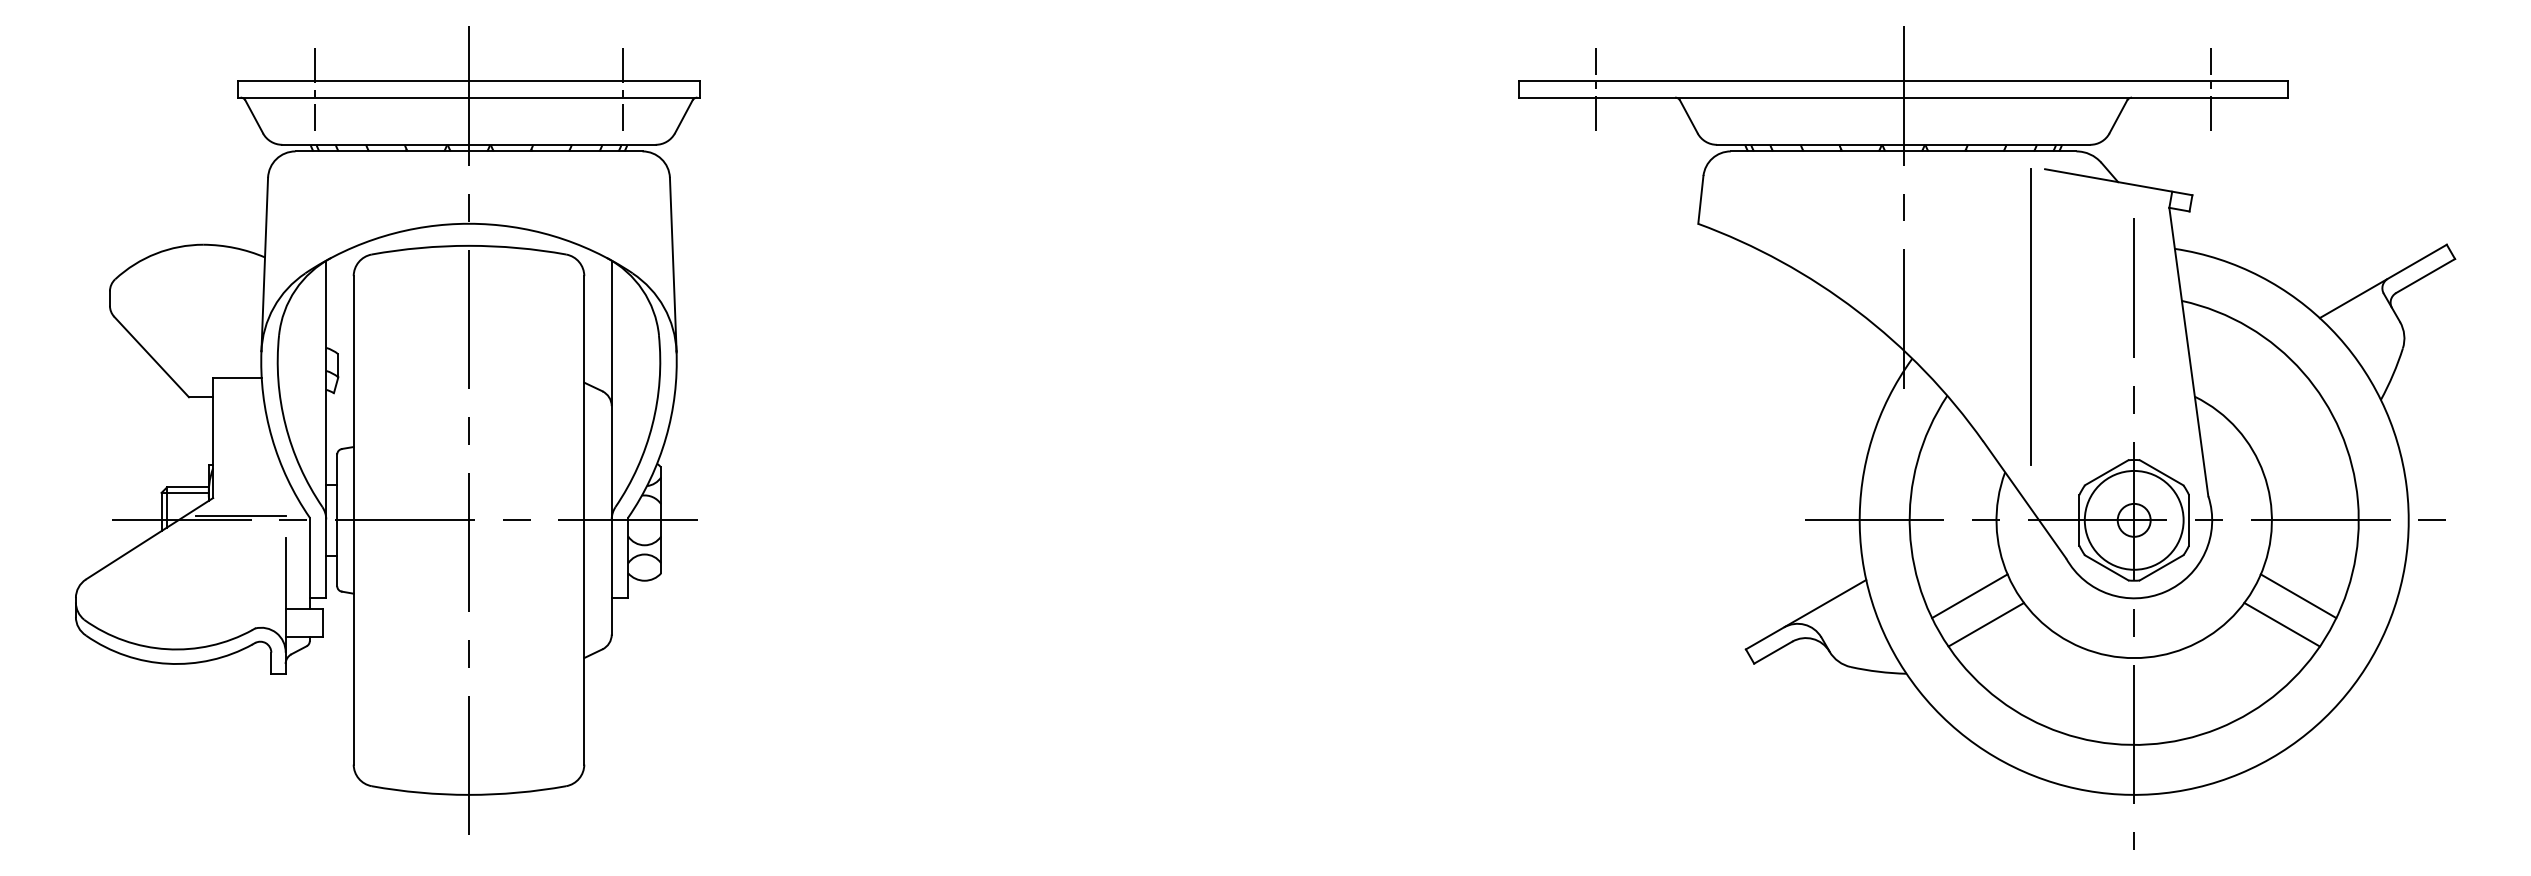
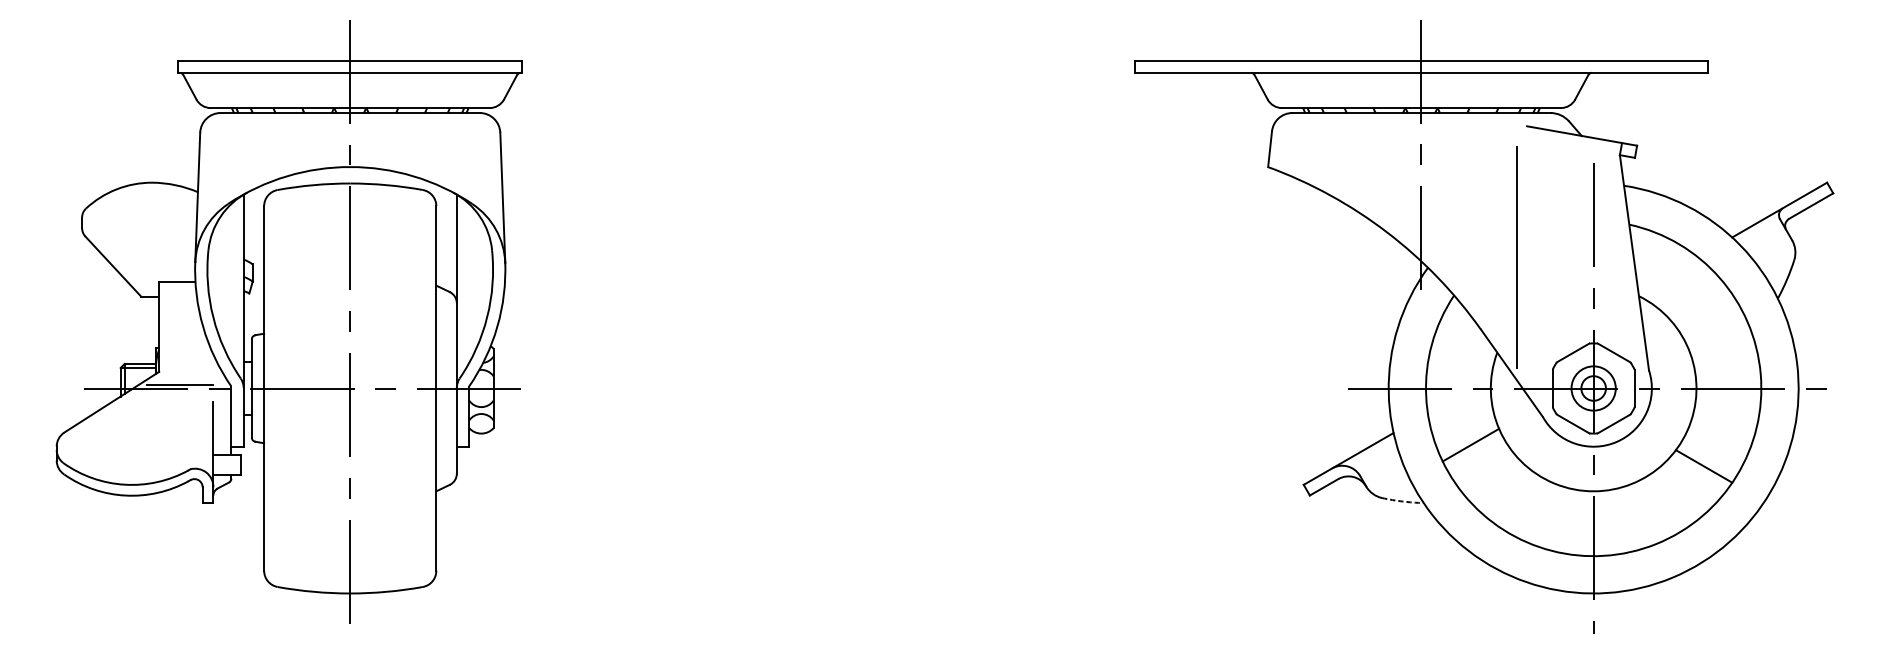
line: (315, 89) -> (235, 66), removed
line: (622, 89) -> (464, 66), removed
line: (1596, 89) -> (1192, 66), removed
line: (2211, 89) -> (1651, 66), removed
line: (2030, 316) -> (1516, 257), moved
circle: (2133, 519) -> (1593, 387), size x0.6
line: (2298, 596) -> (1716, 445), removed
line: (1986, 624) -> (1483, 466), removed
arc: (1878, 671) -> (1402, 501), solid -> dashed

